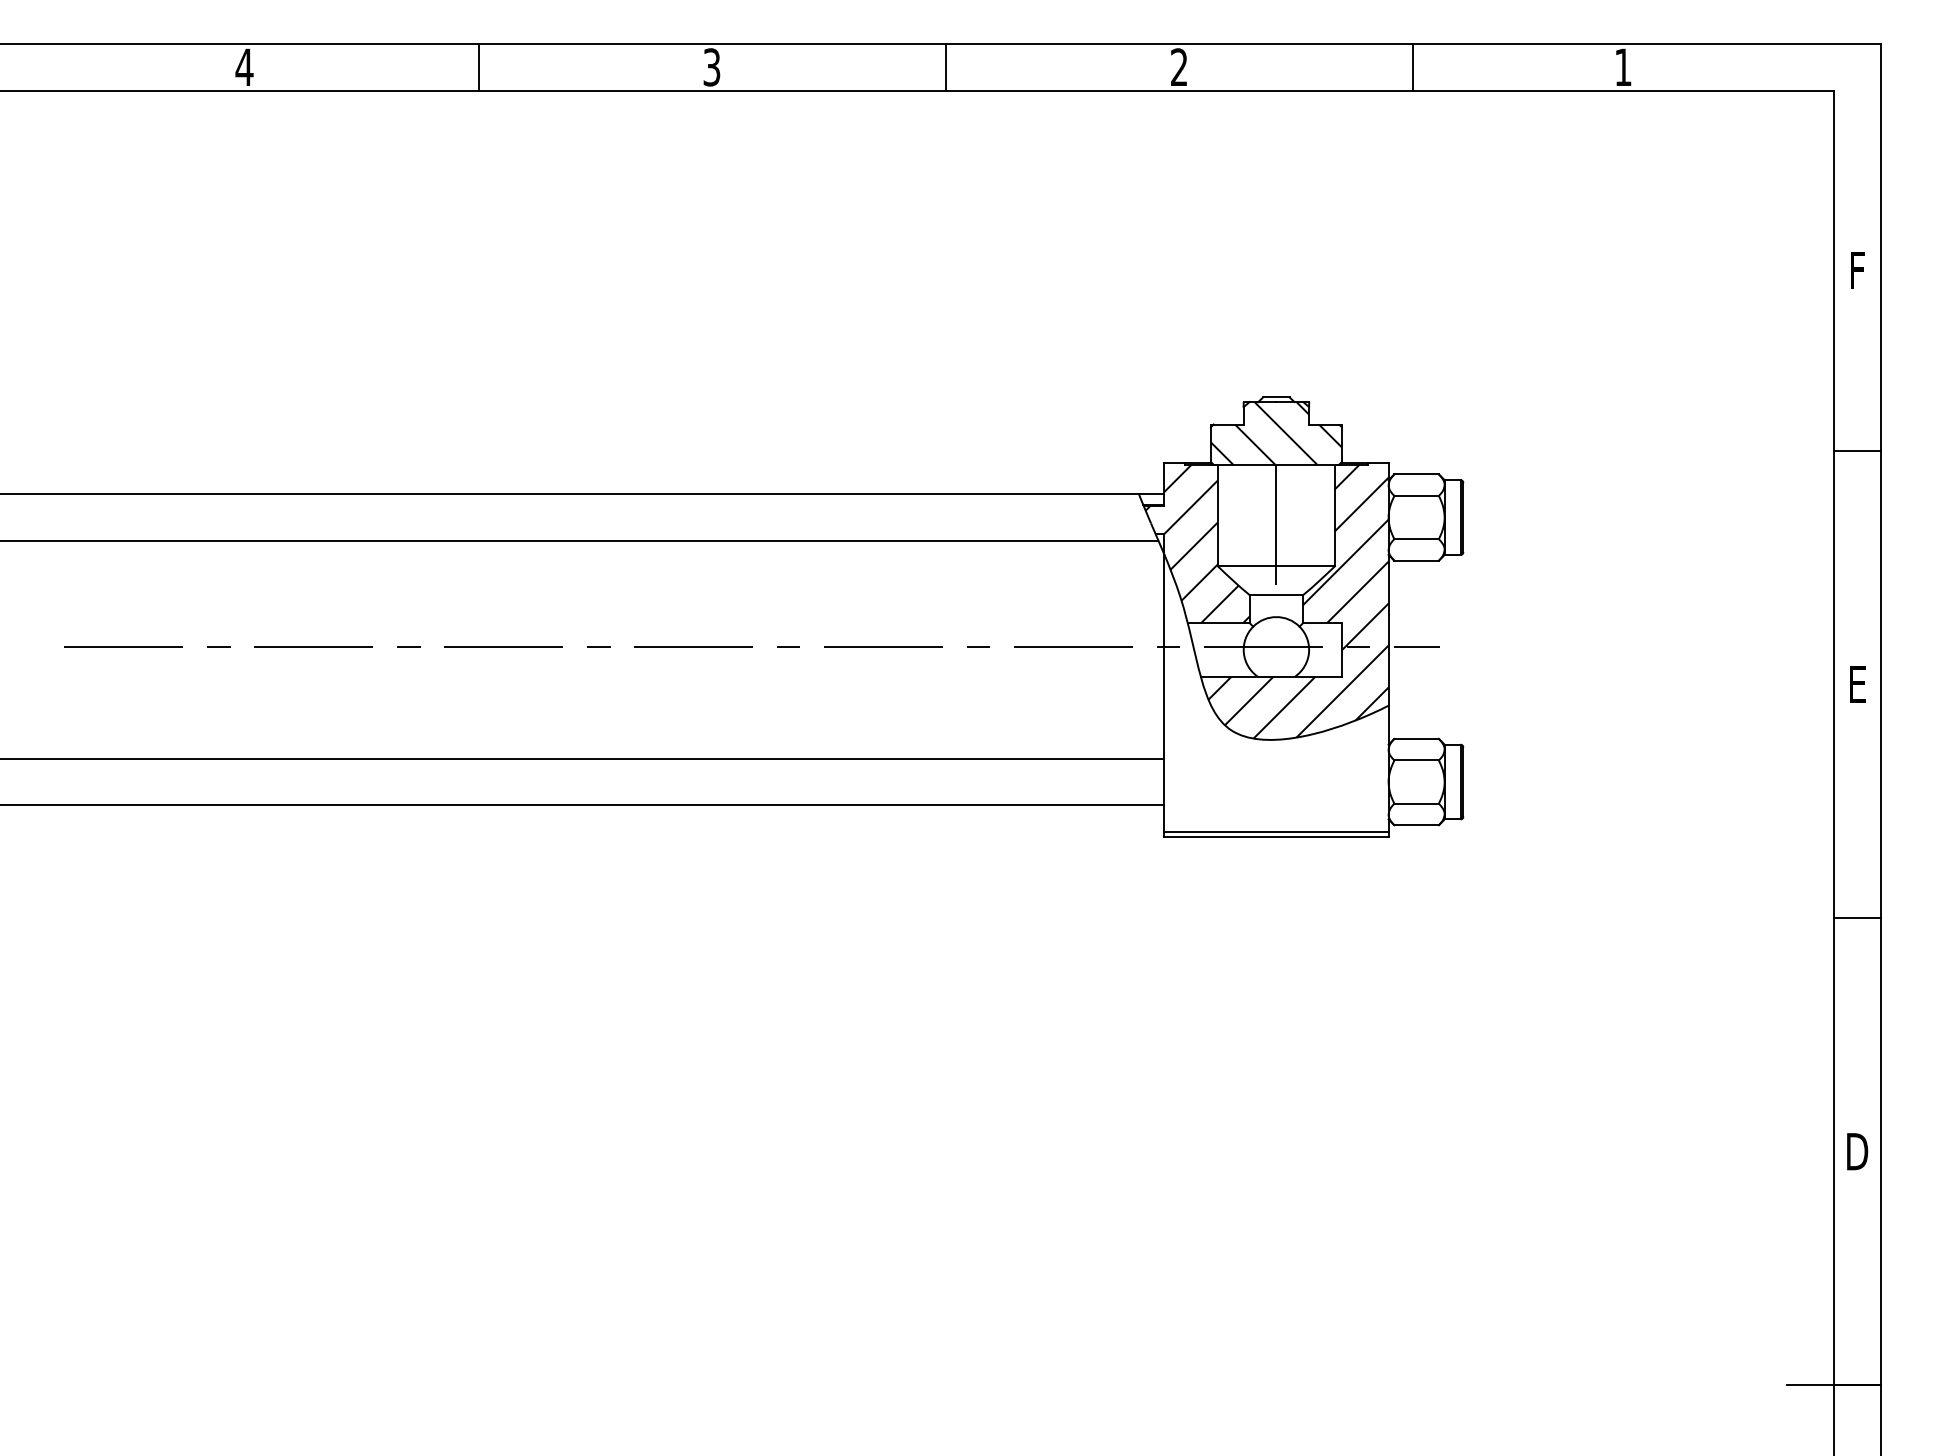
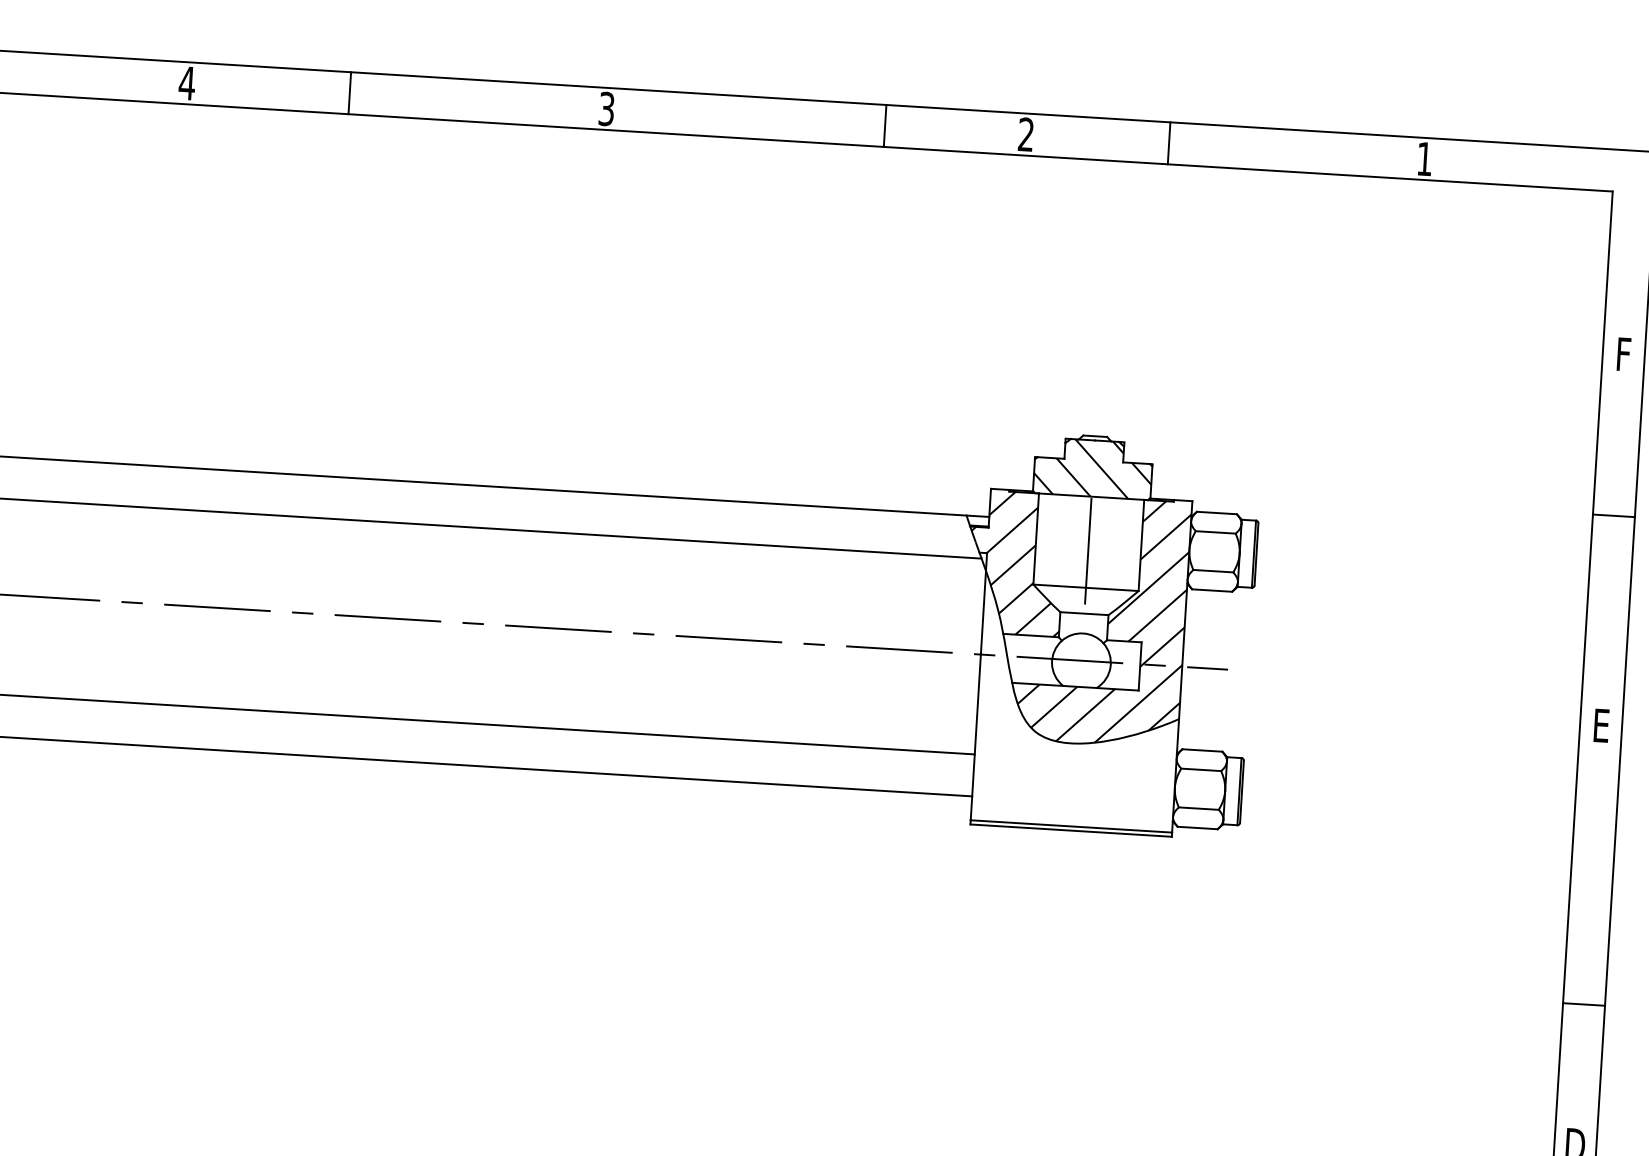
line: (478, 66) -> (349, 92), moved
line: (946, 66) -> (885, 125), moved
line: (1413, 66) -> (1169, 142), moved
line: (1857, 917) -> (1584, 1004), moved

